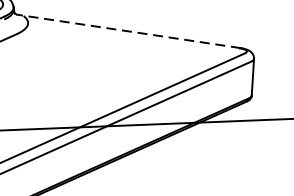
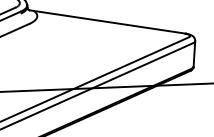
line: (128, 32) -> (107, 22), dashed -> solid

